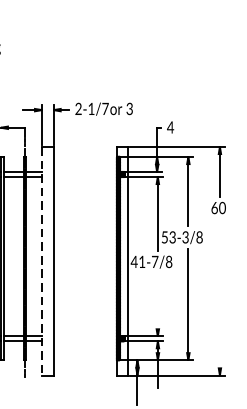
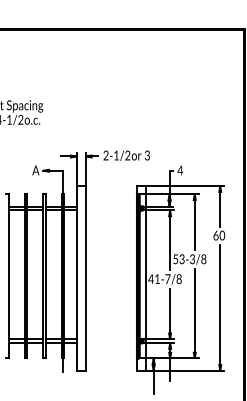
text: (105, 108) -> (127, 155), 2-1/7 -> 2-1/2
line: (41, 262) -> (76, 279), dashed -> solid
line: (220, 297) -> (220, 307), added
line: (158, 304) -> (170, 313), added

